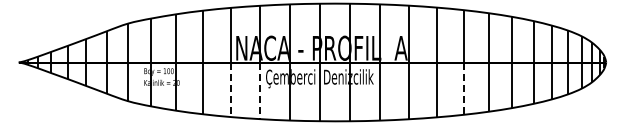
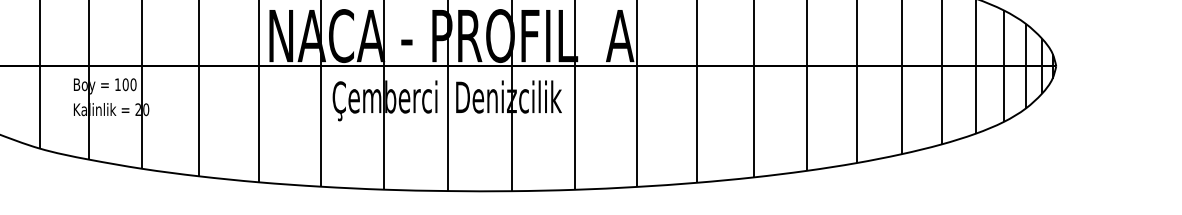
line: (463, 89) -> (752, 123), dashed -> solid
line: (231, 90) -> (259, 125), dashed -> solid
line: (260, 91) -> (321, 127), dashed -> solid

